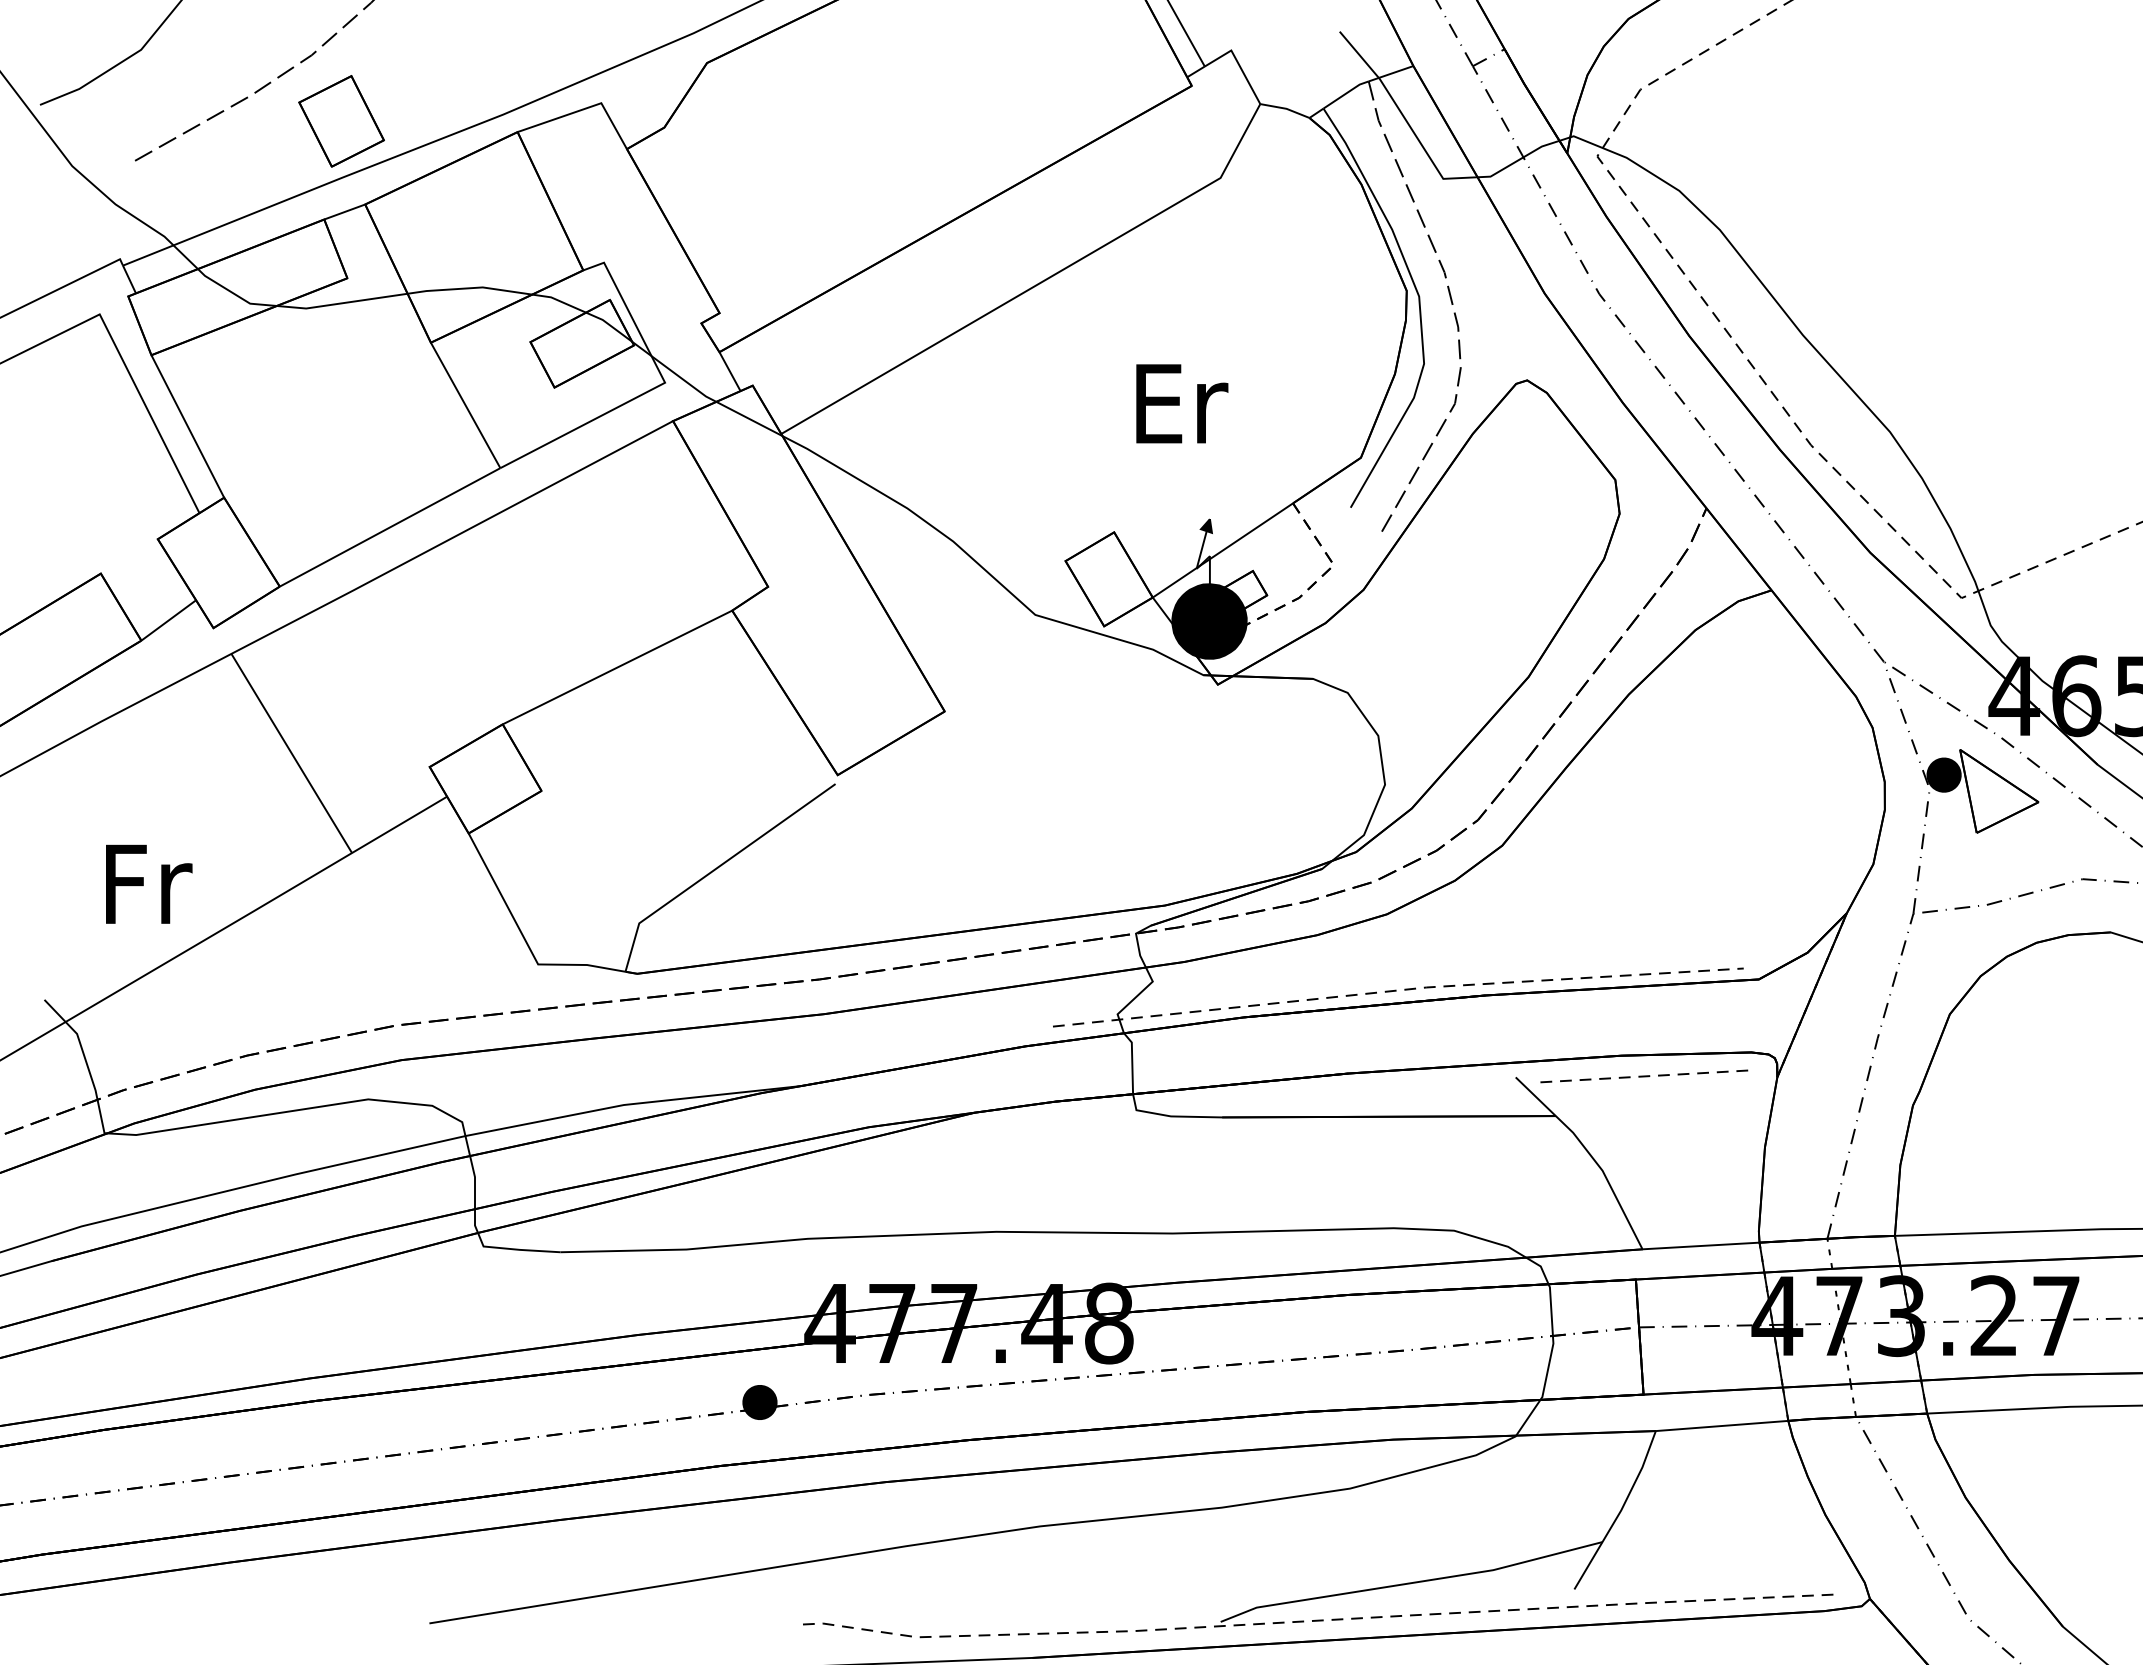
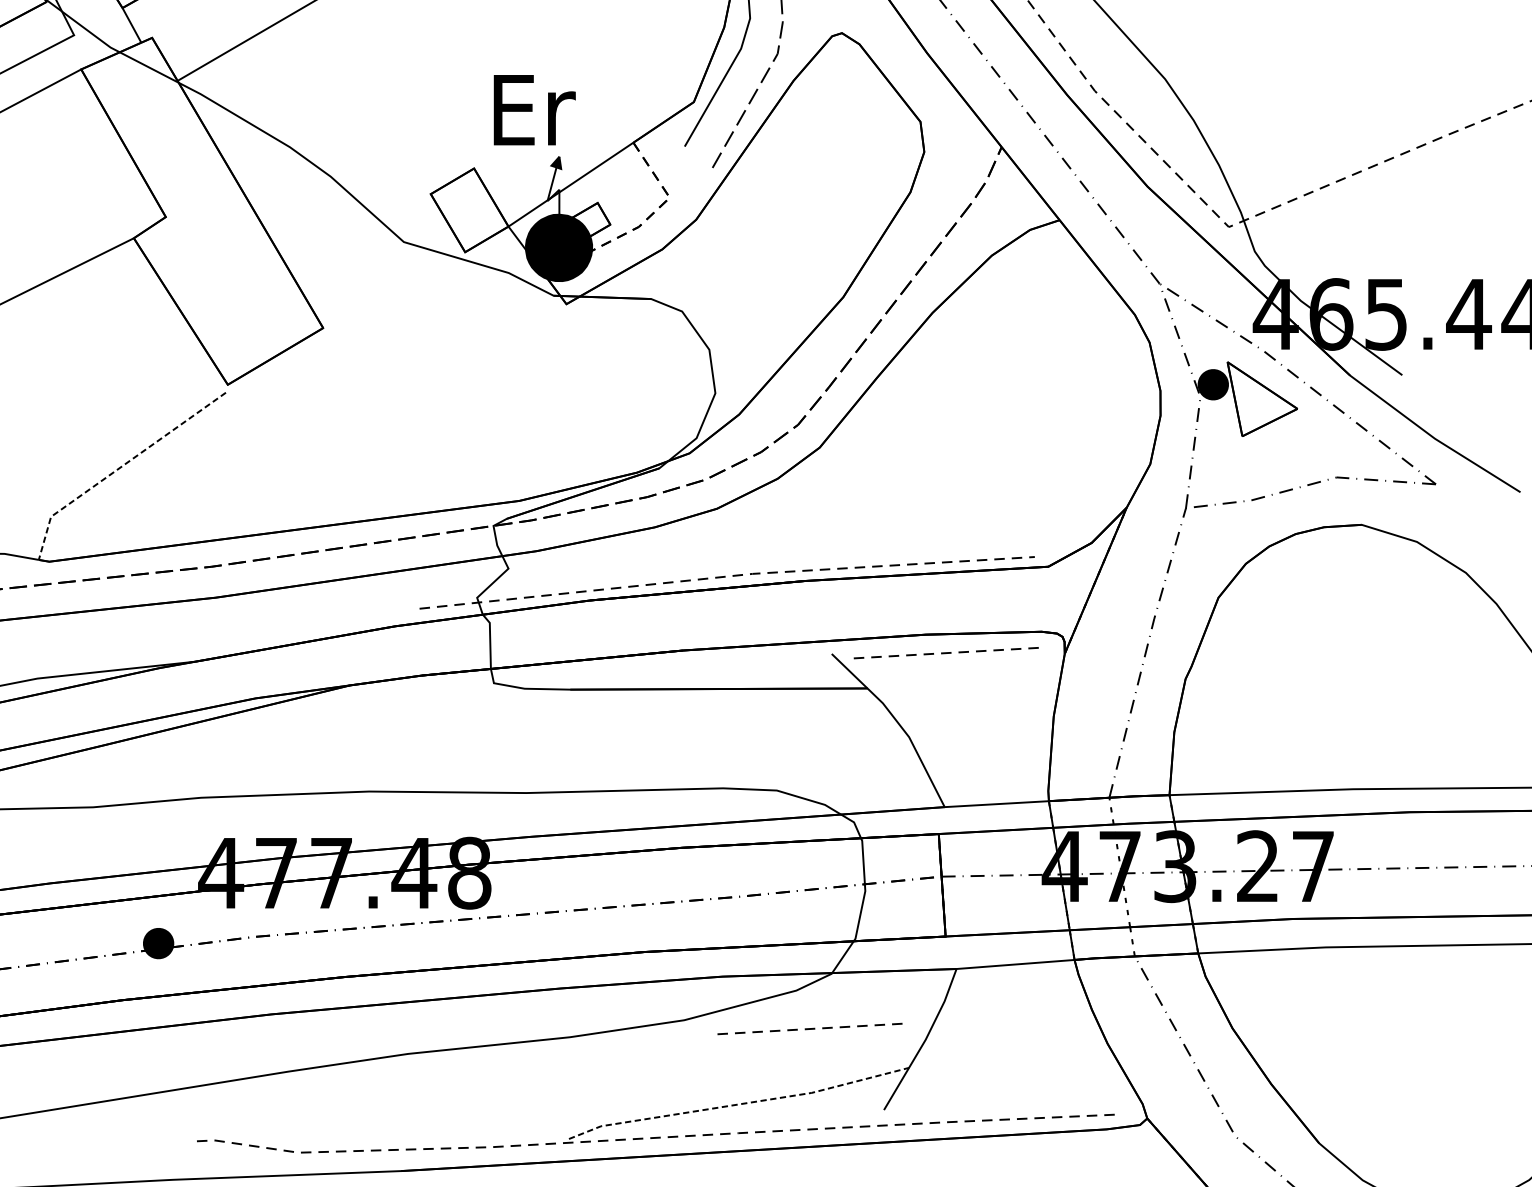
text: (1182, 403) -> (534, 109), moved
line: (715, 869) -> (119, 468), solid -> dashed
line: (1491, 1498) -> (810, 1029), added
line: (1411, 1583) -> (738, 1104), solid -> dashed

